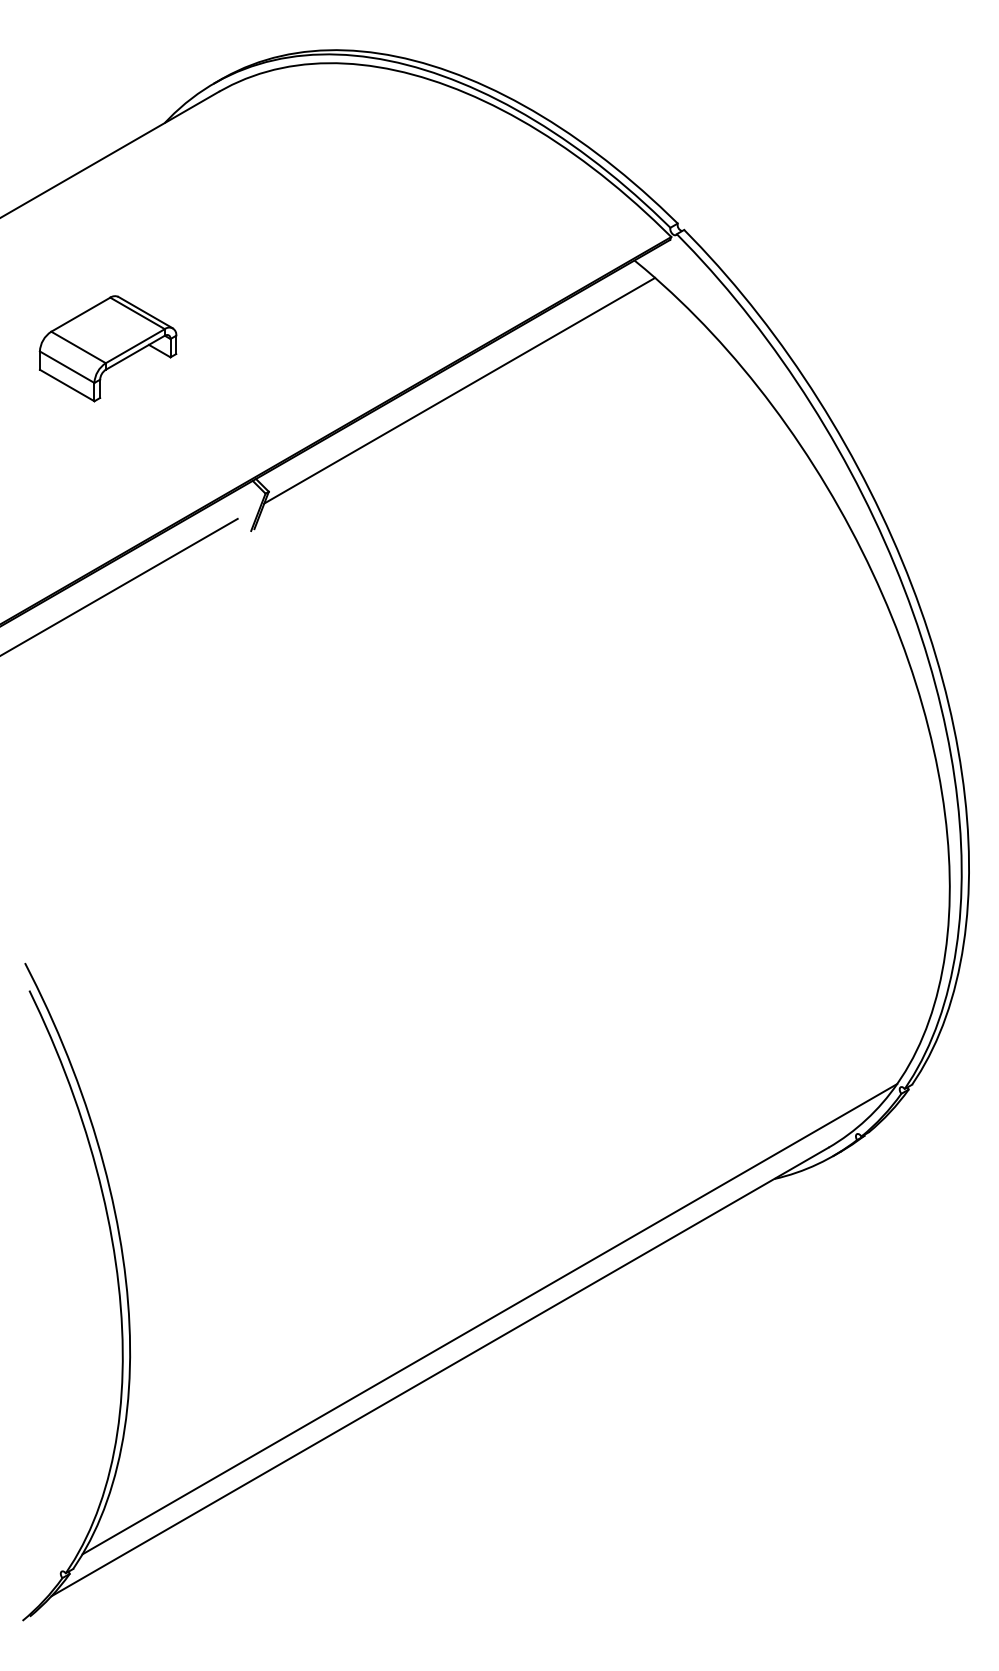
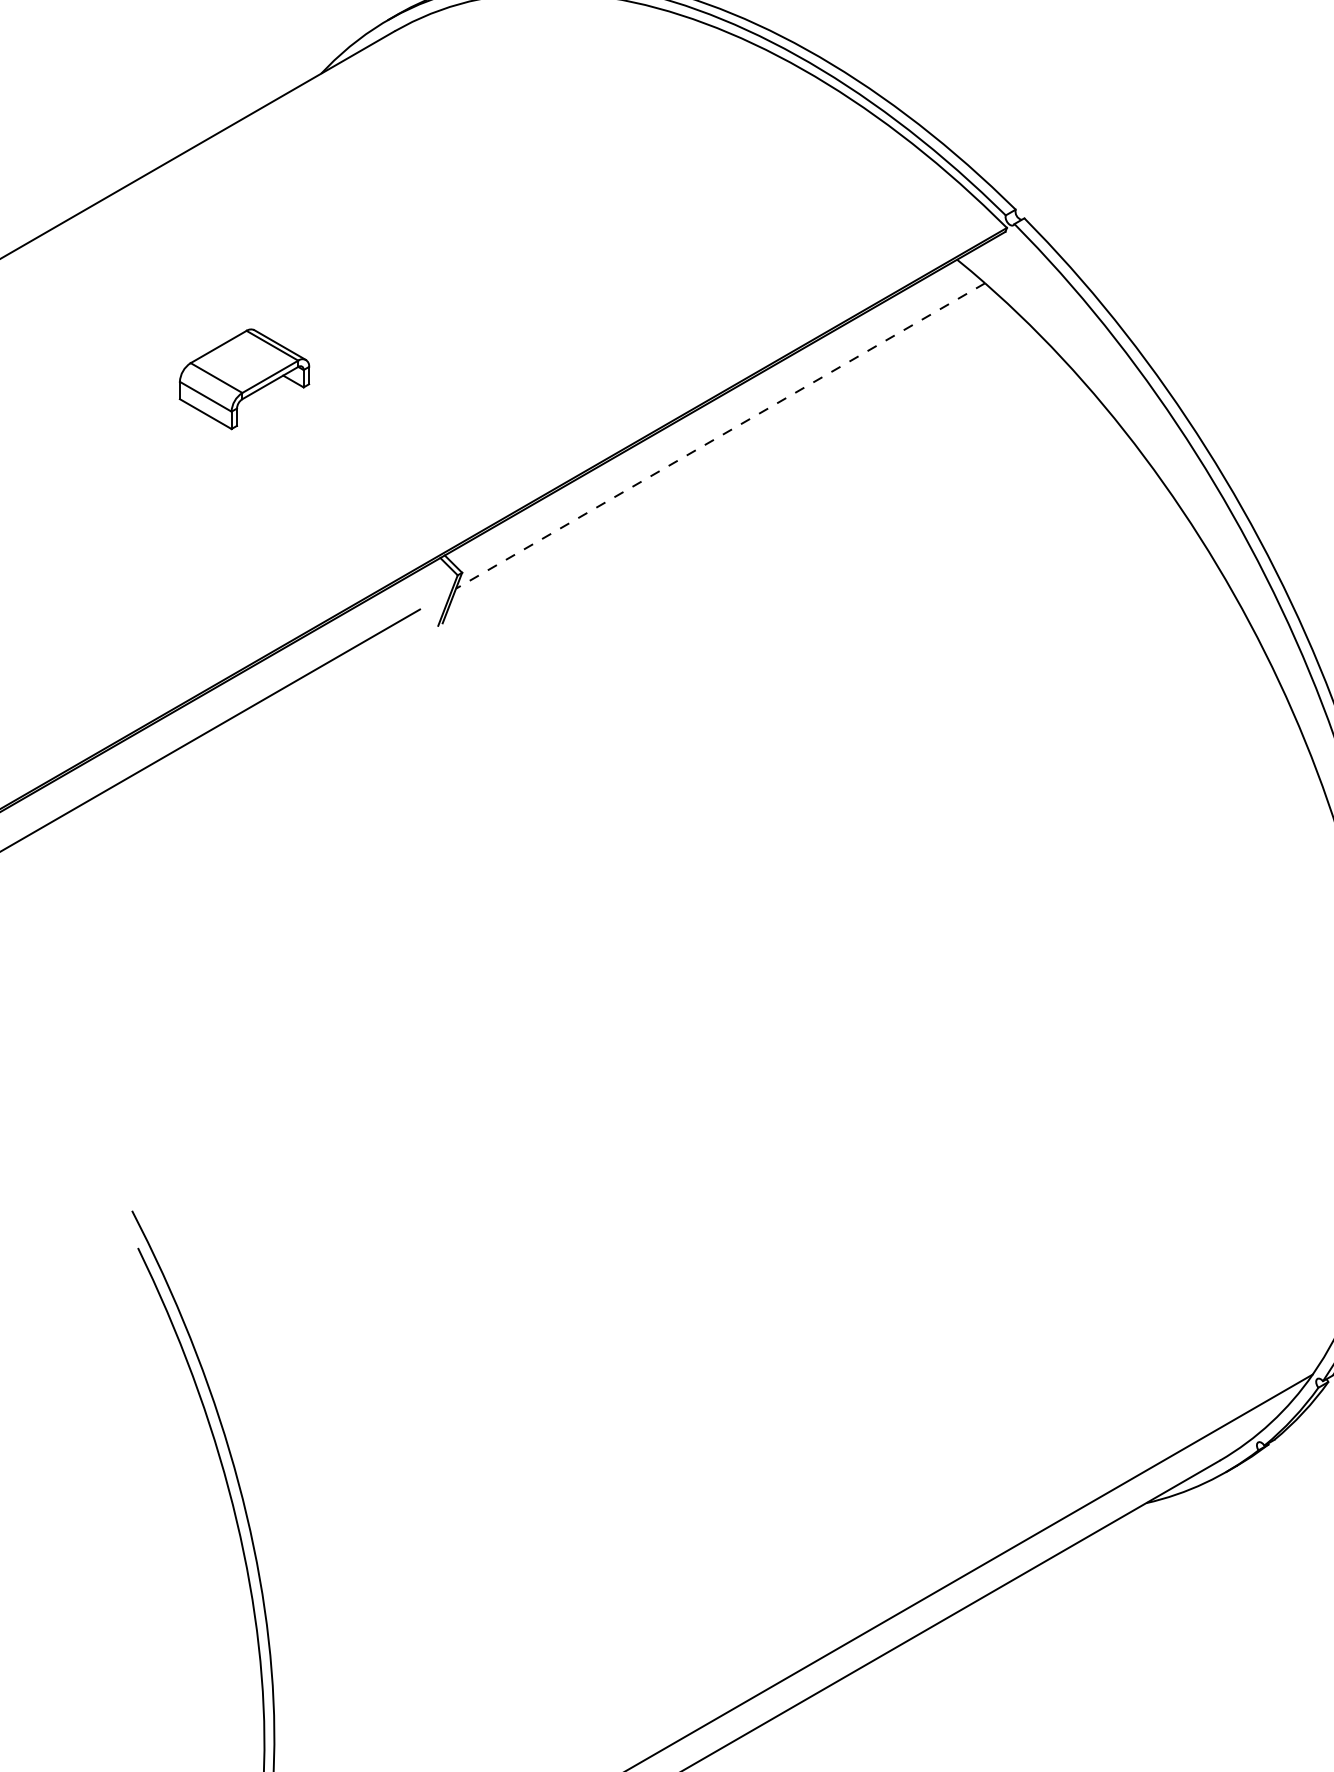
part: (107, 348) -> (243, 378), size x0.7
line: (459, 390) -> (720, 435), solid -> dashed

